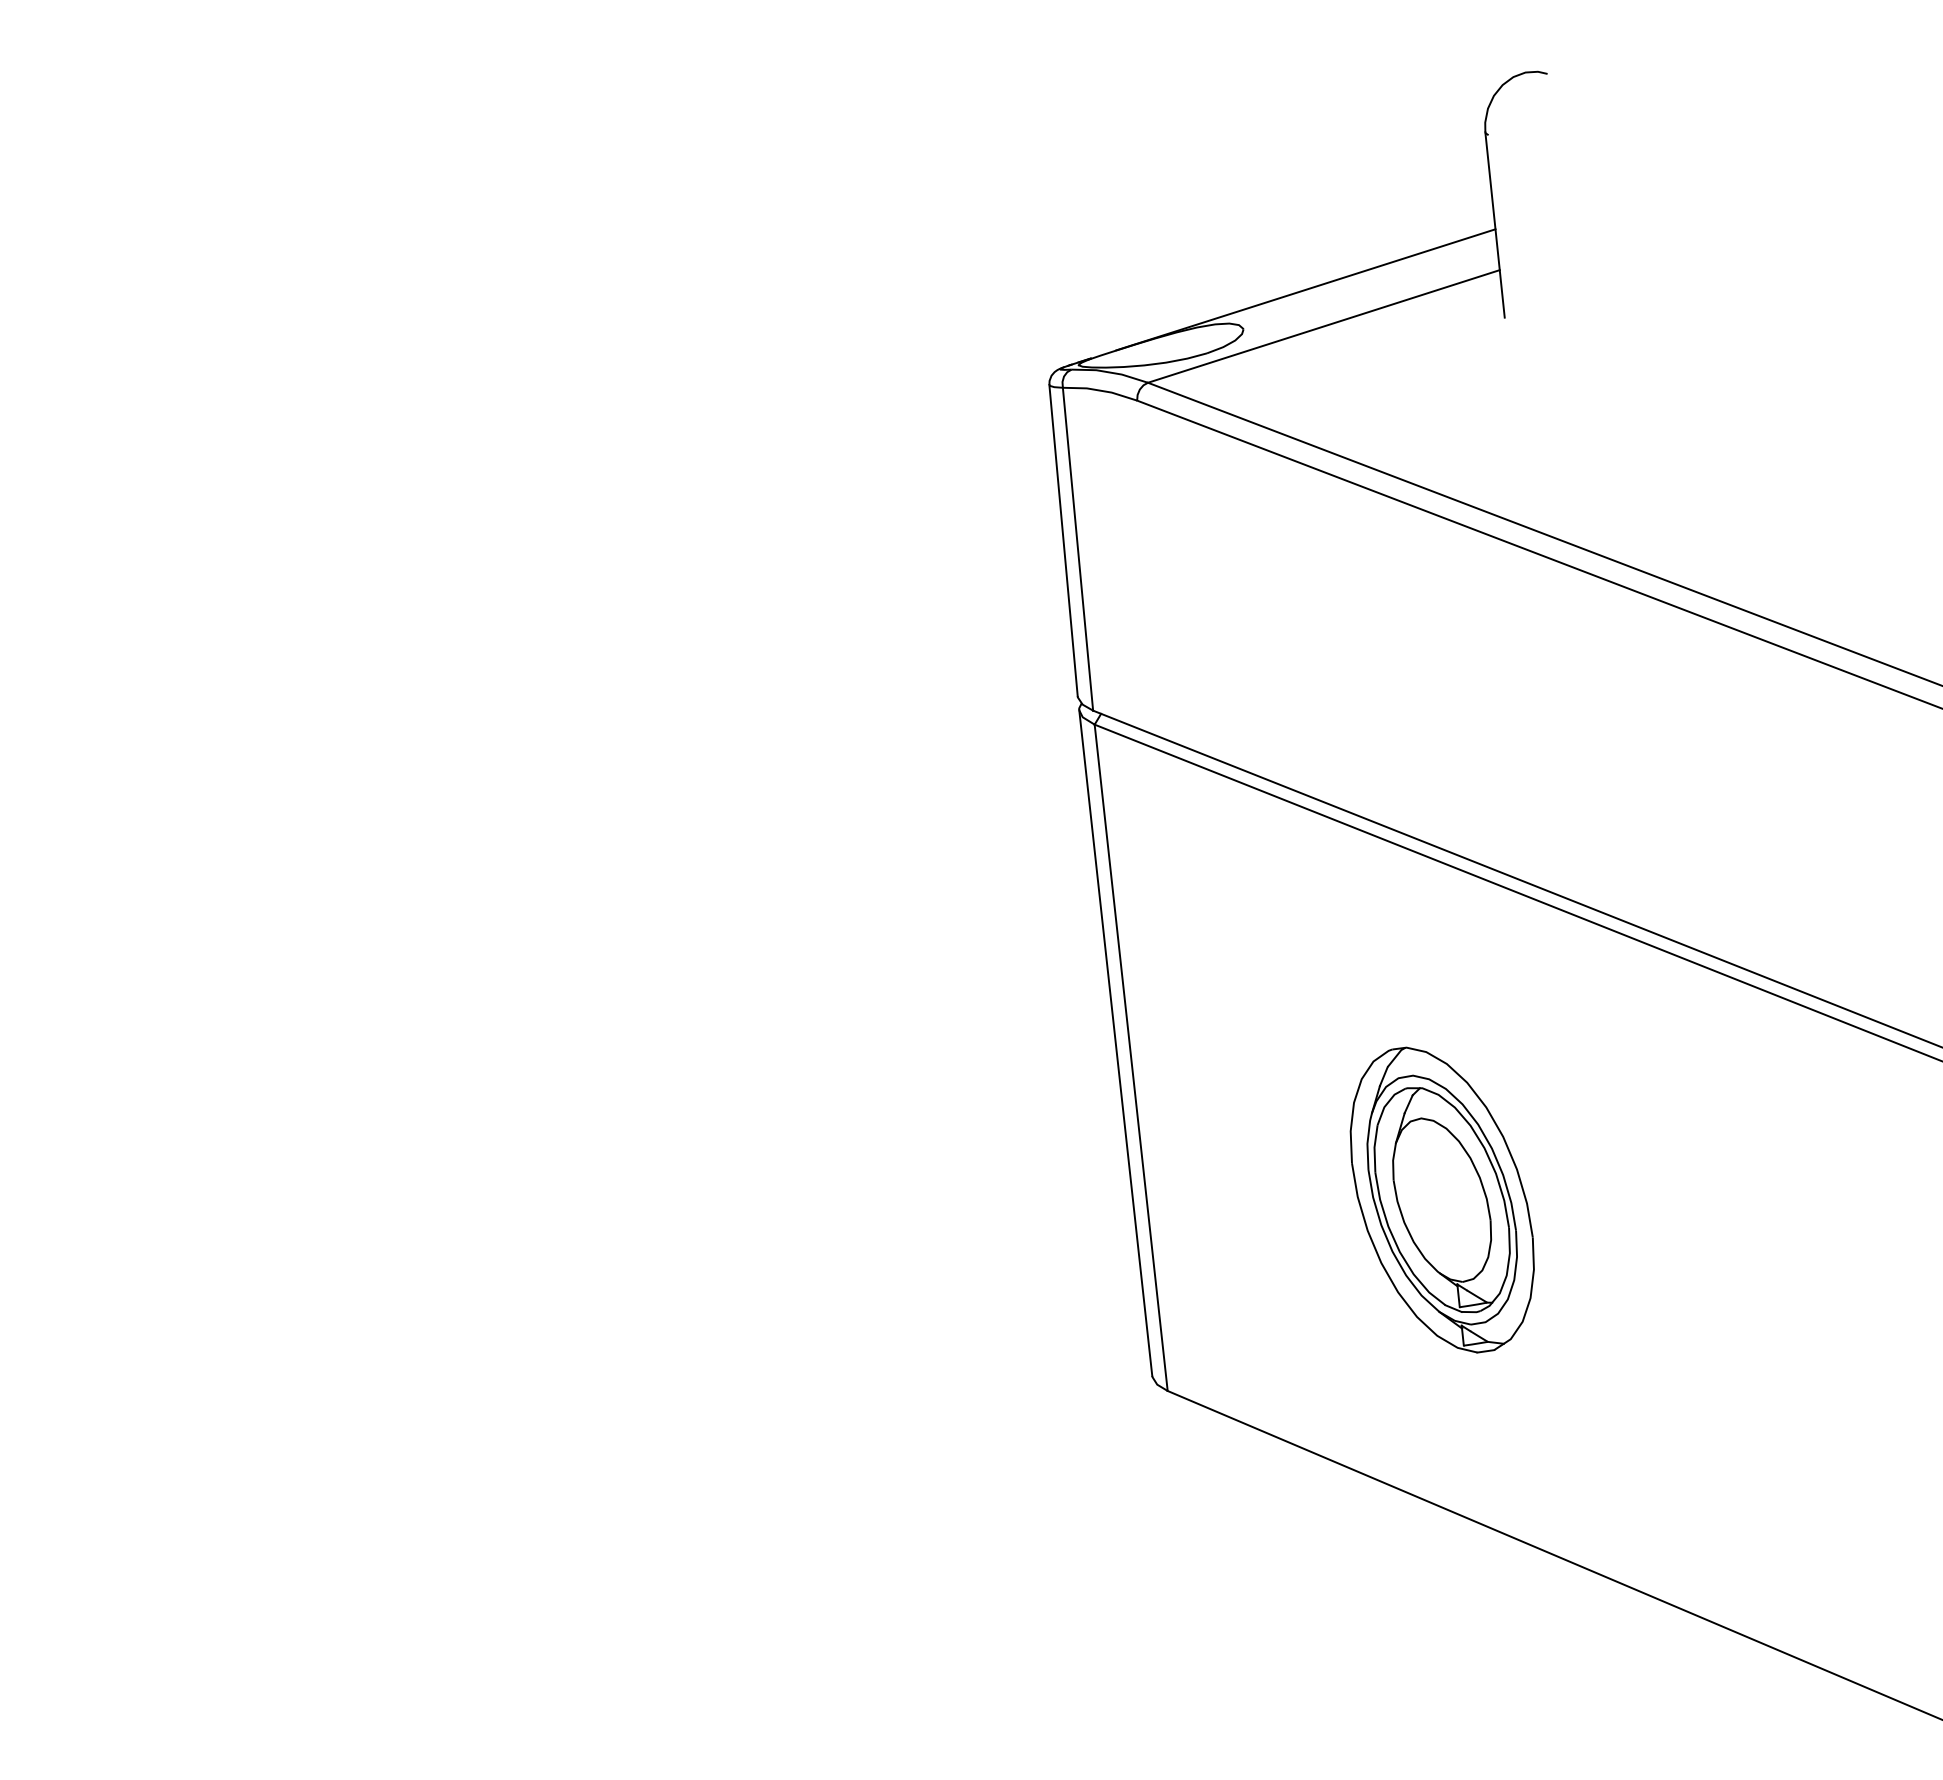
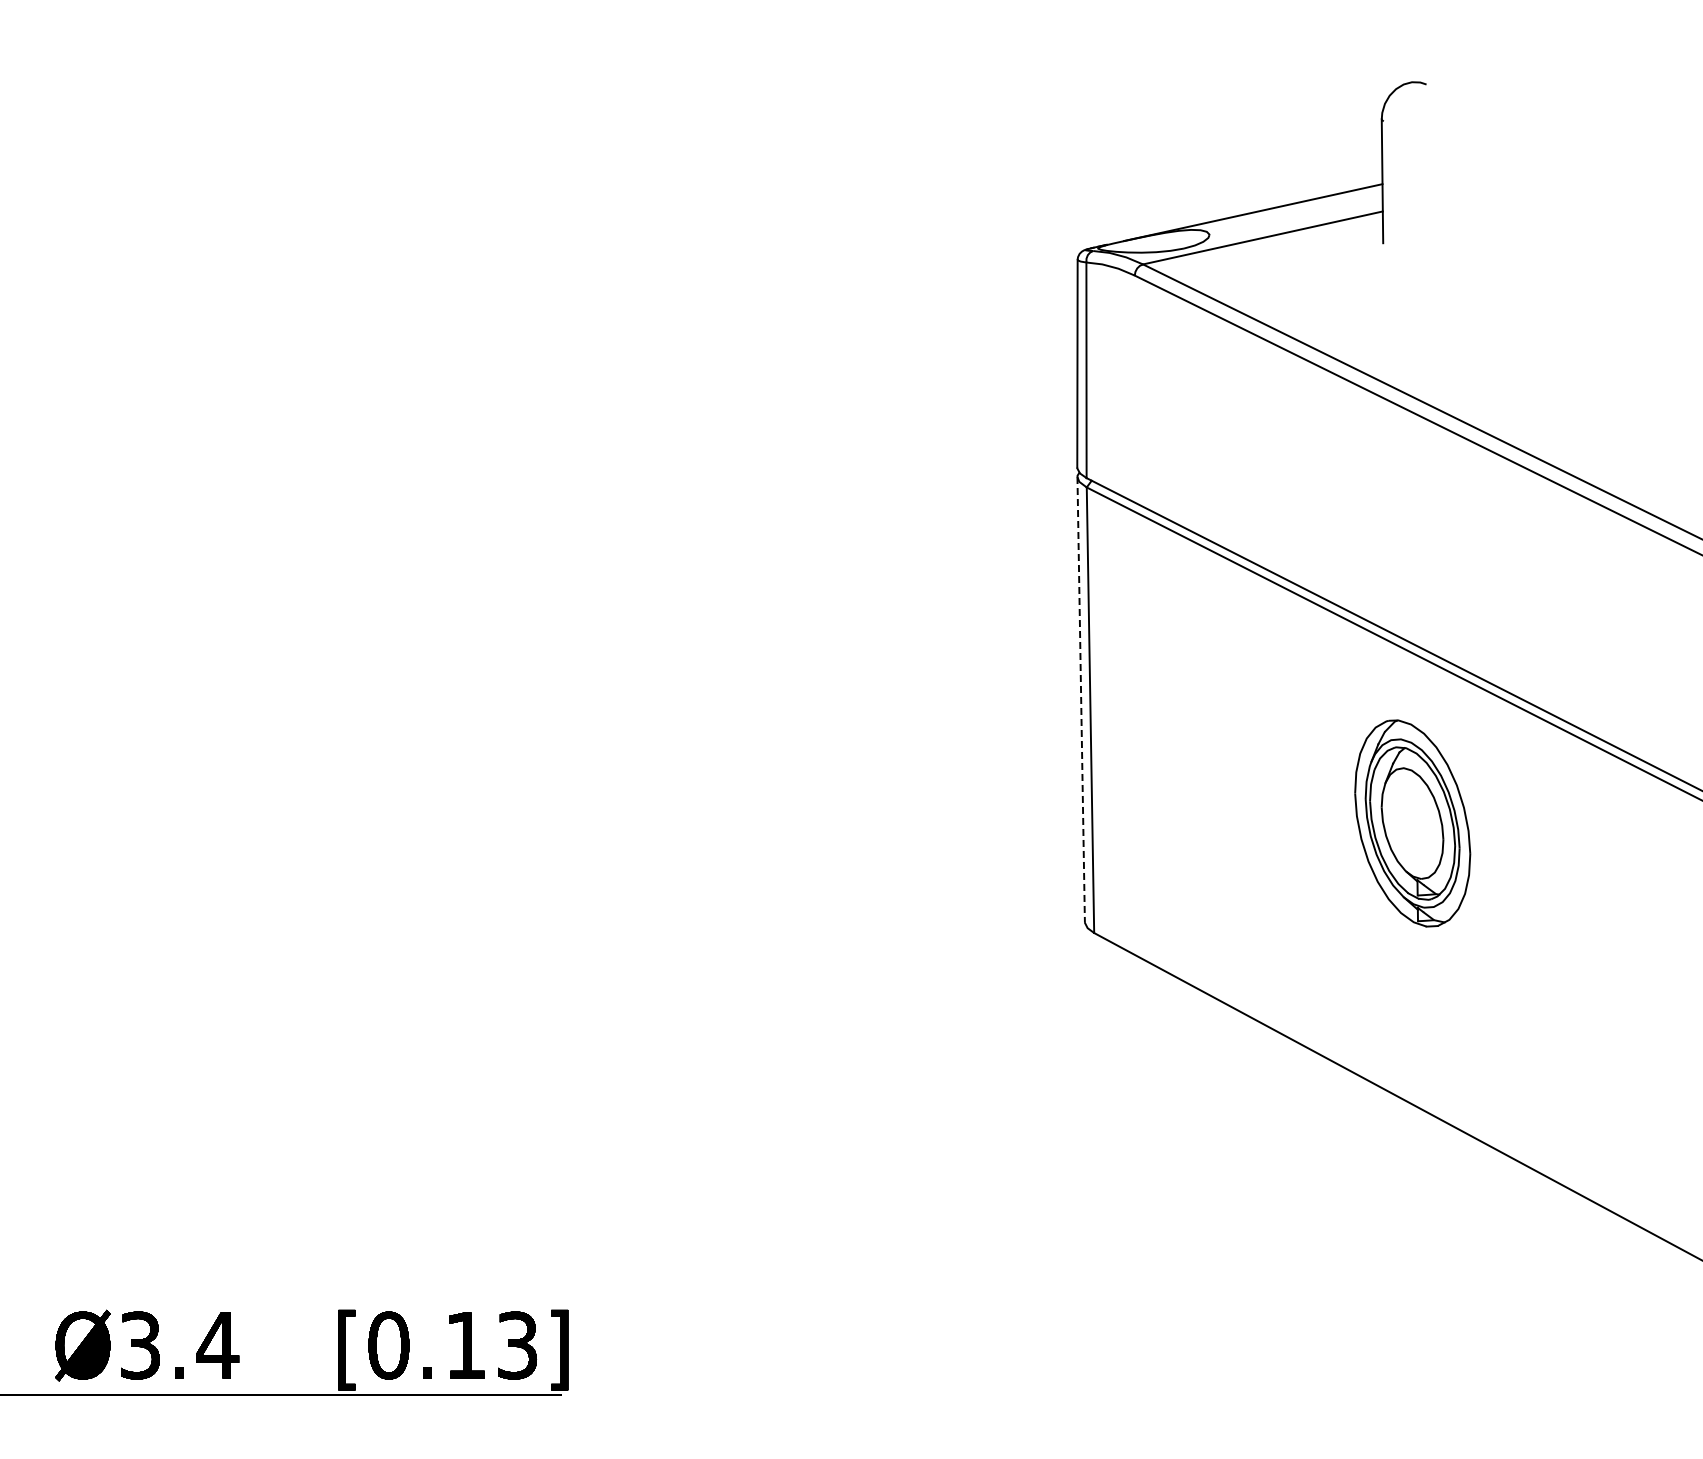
line: (1116, 1042) -> (1081, 699), solid -> dashed
part: (1442, 1200) -> (1412, 823), moved

